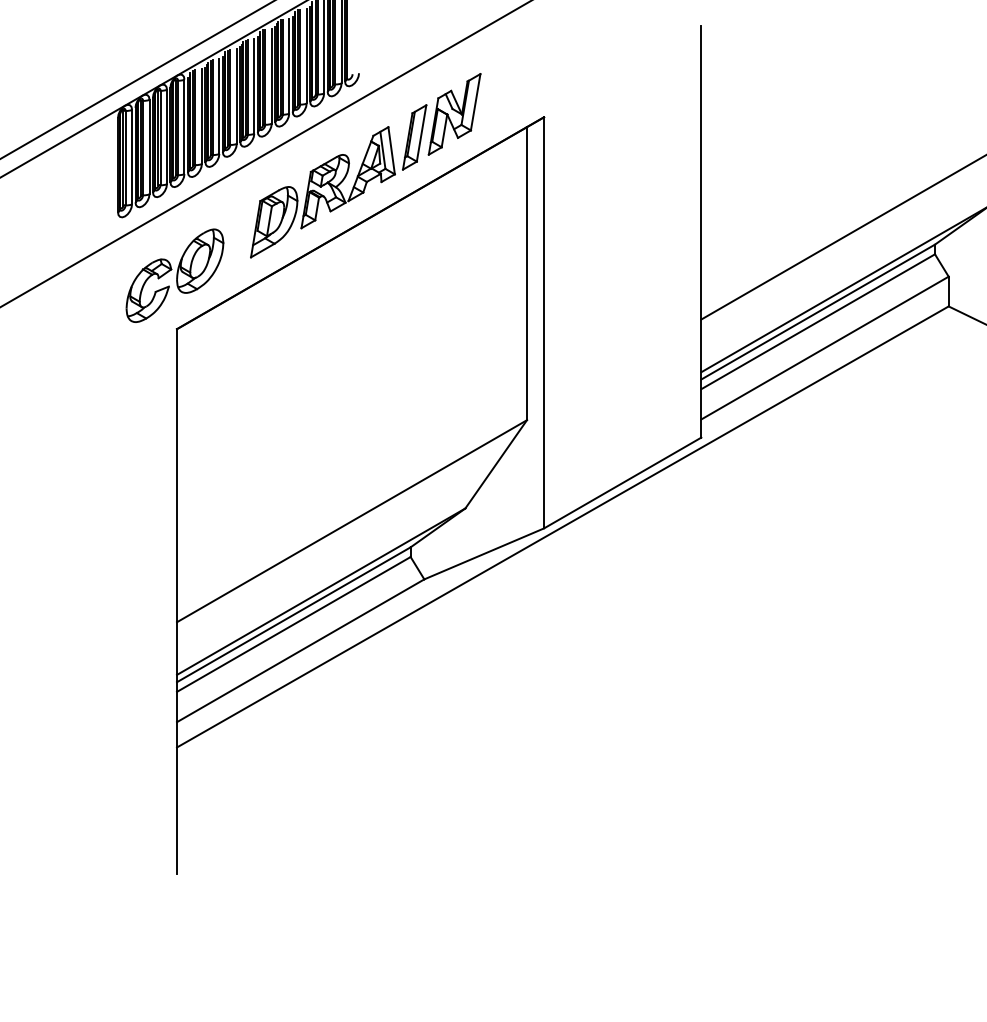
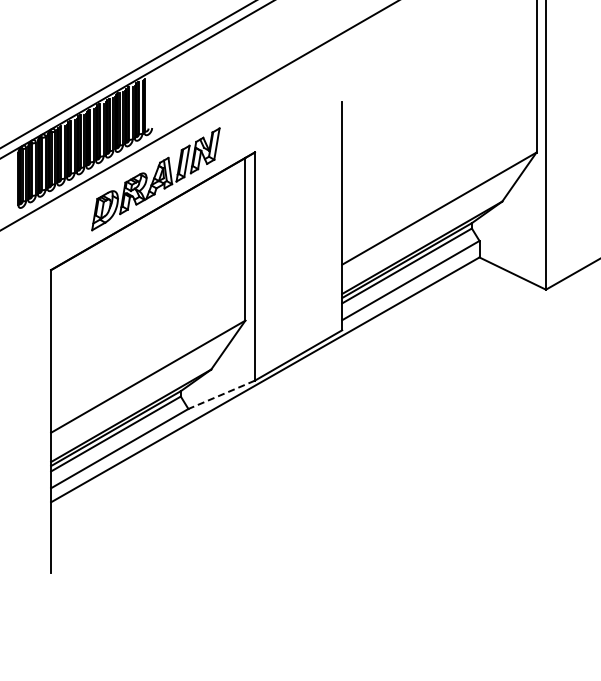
part: (174, 275) -> (49, 240), removed
line: (483, 555) -> (221, 395), solid -> dashed

